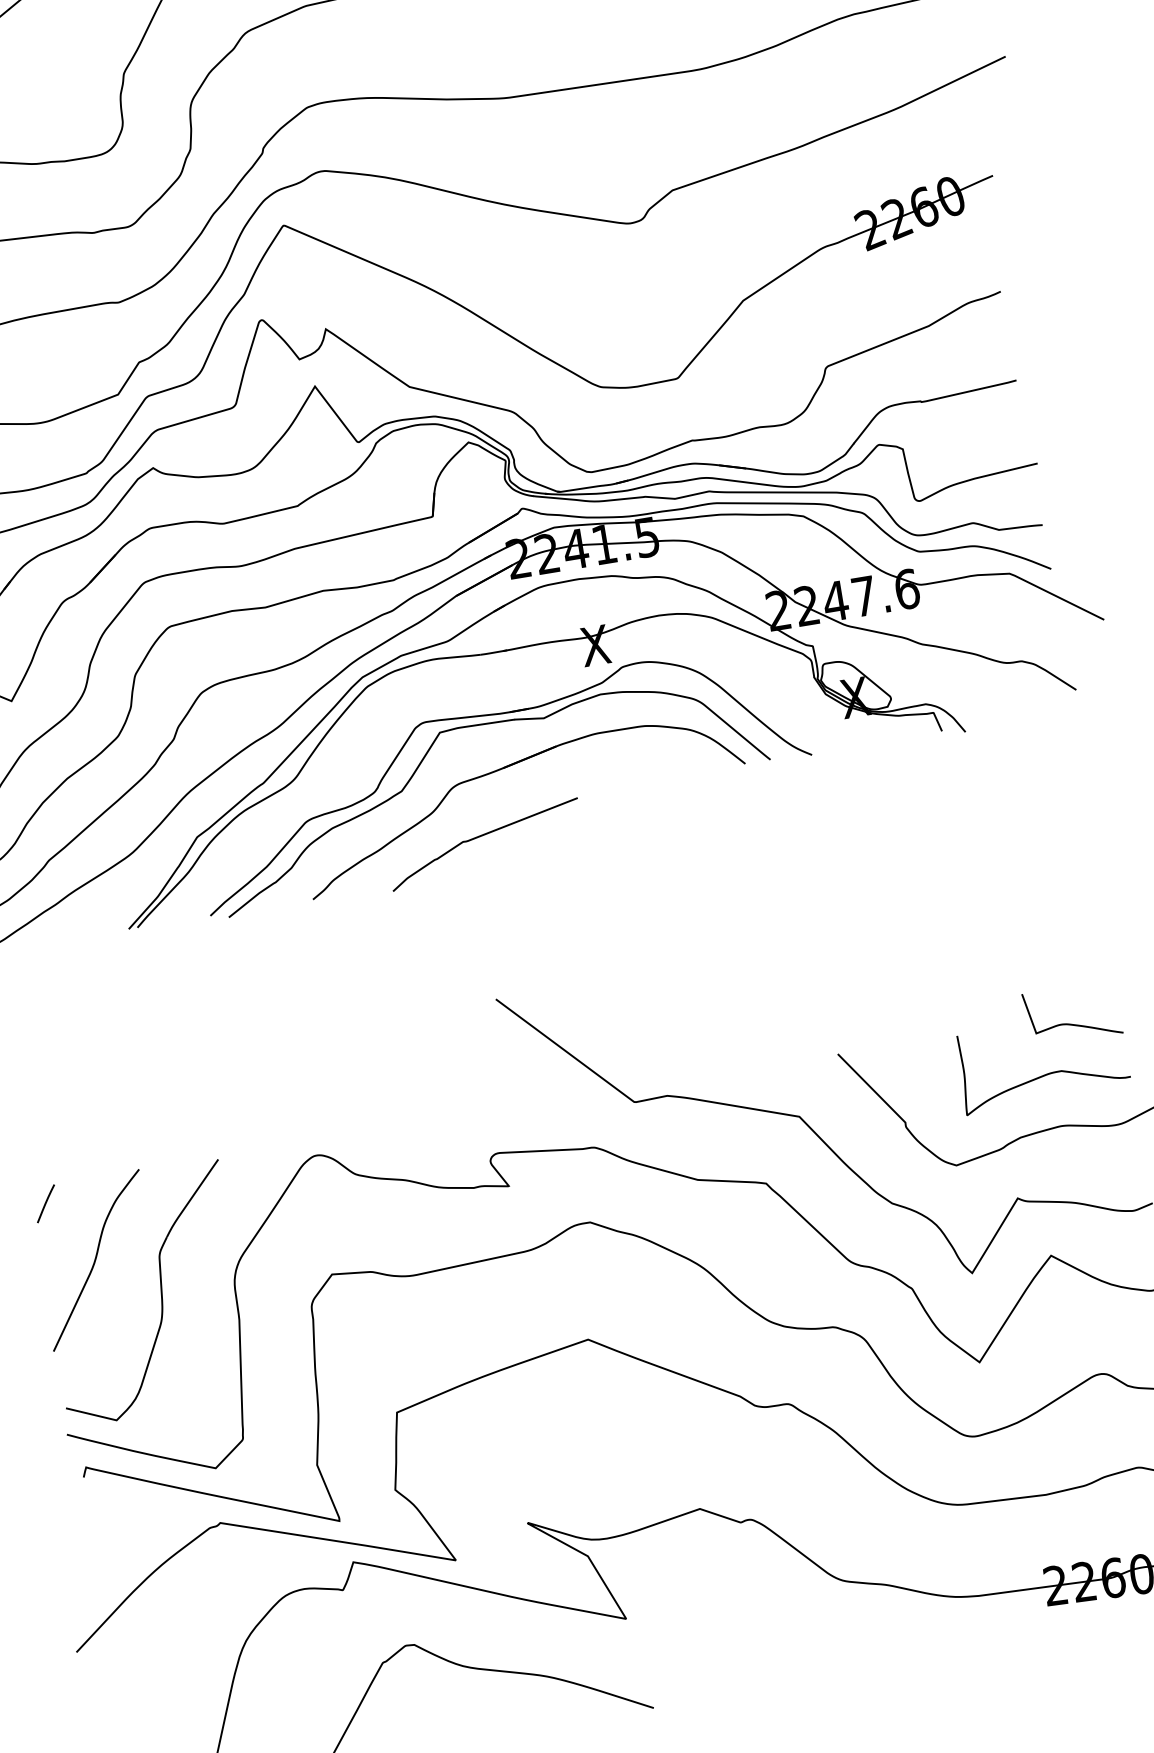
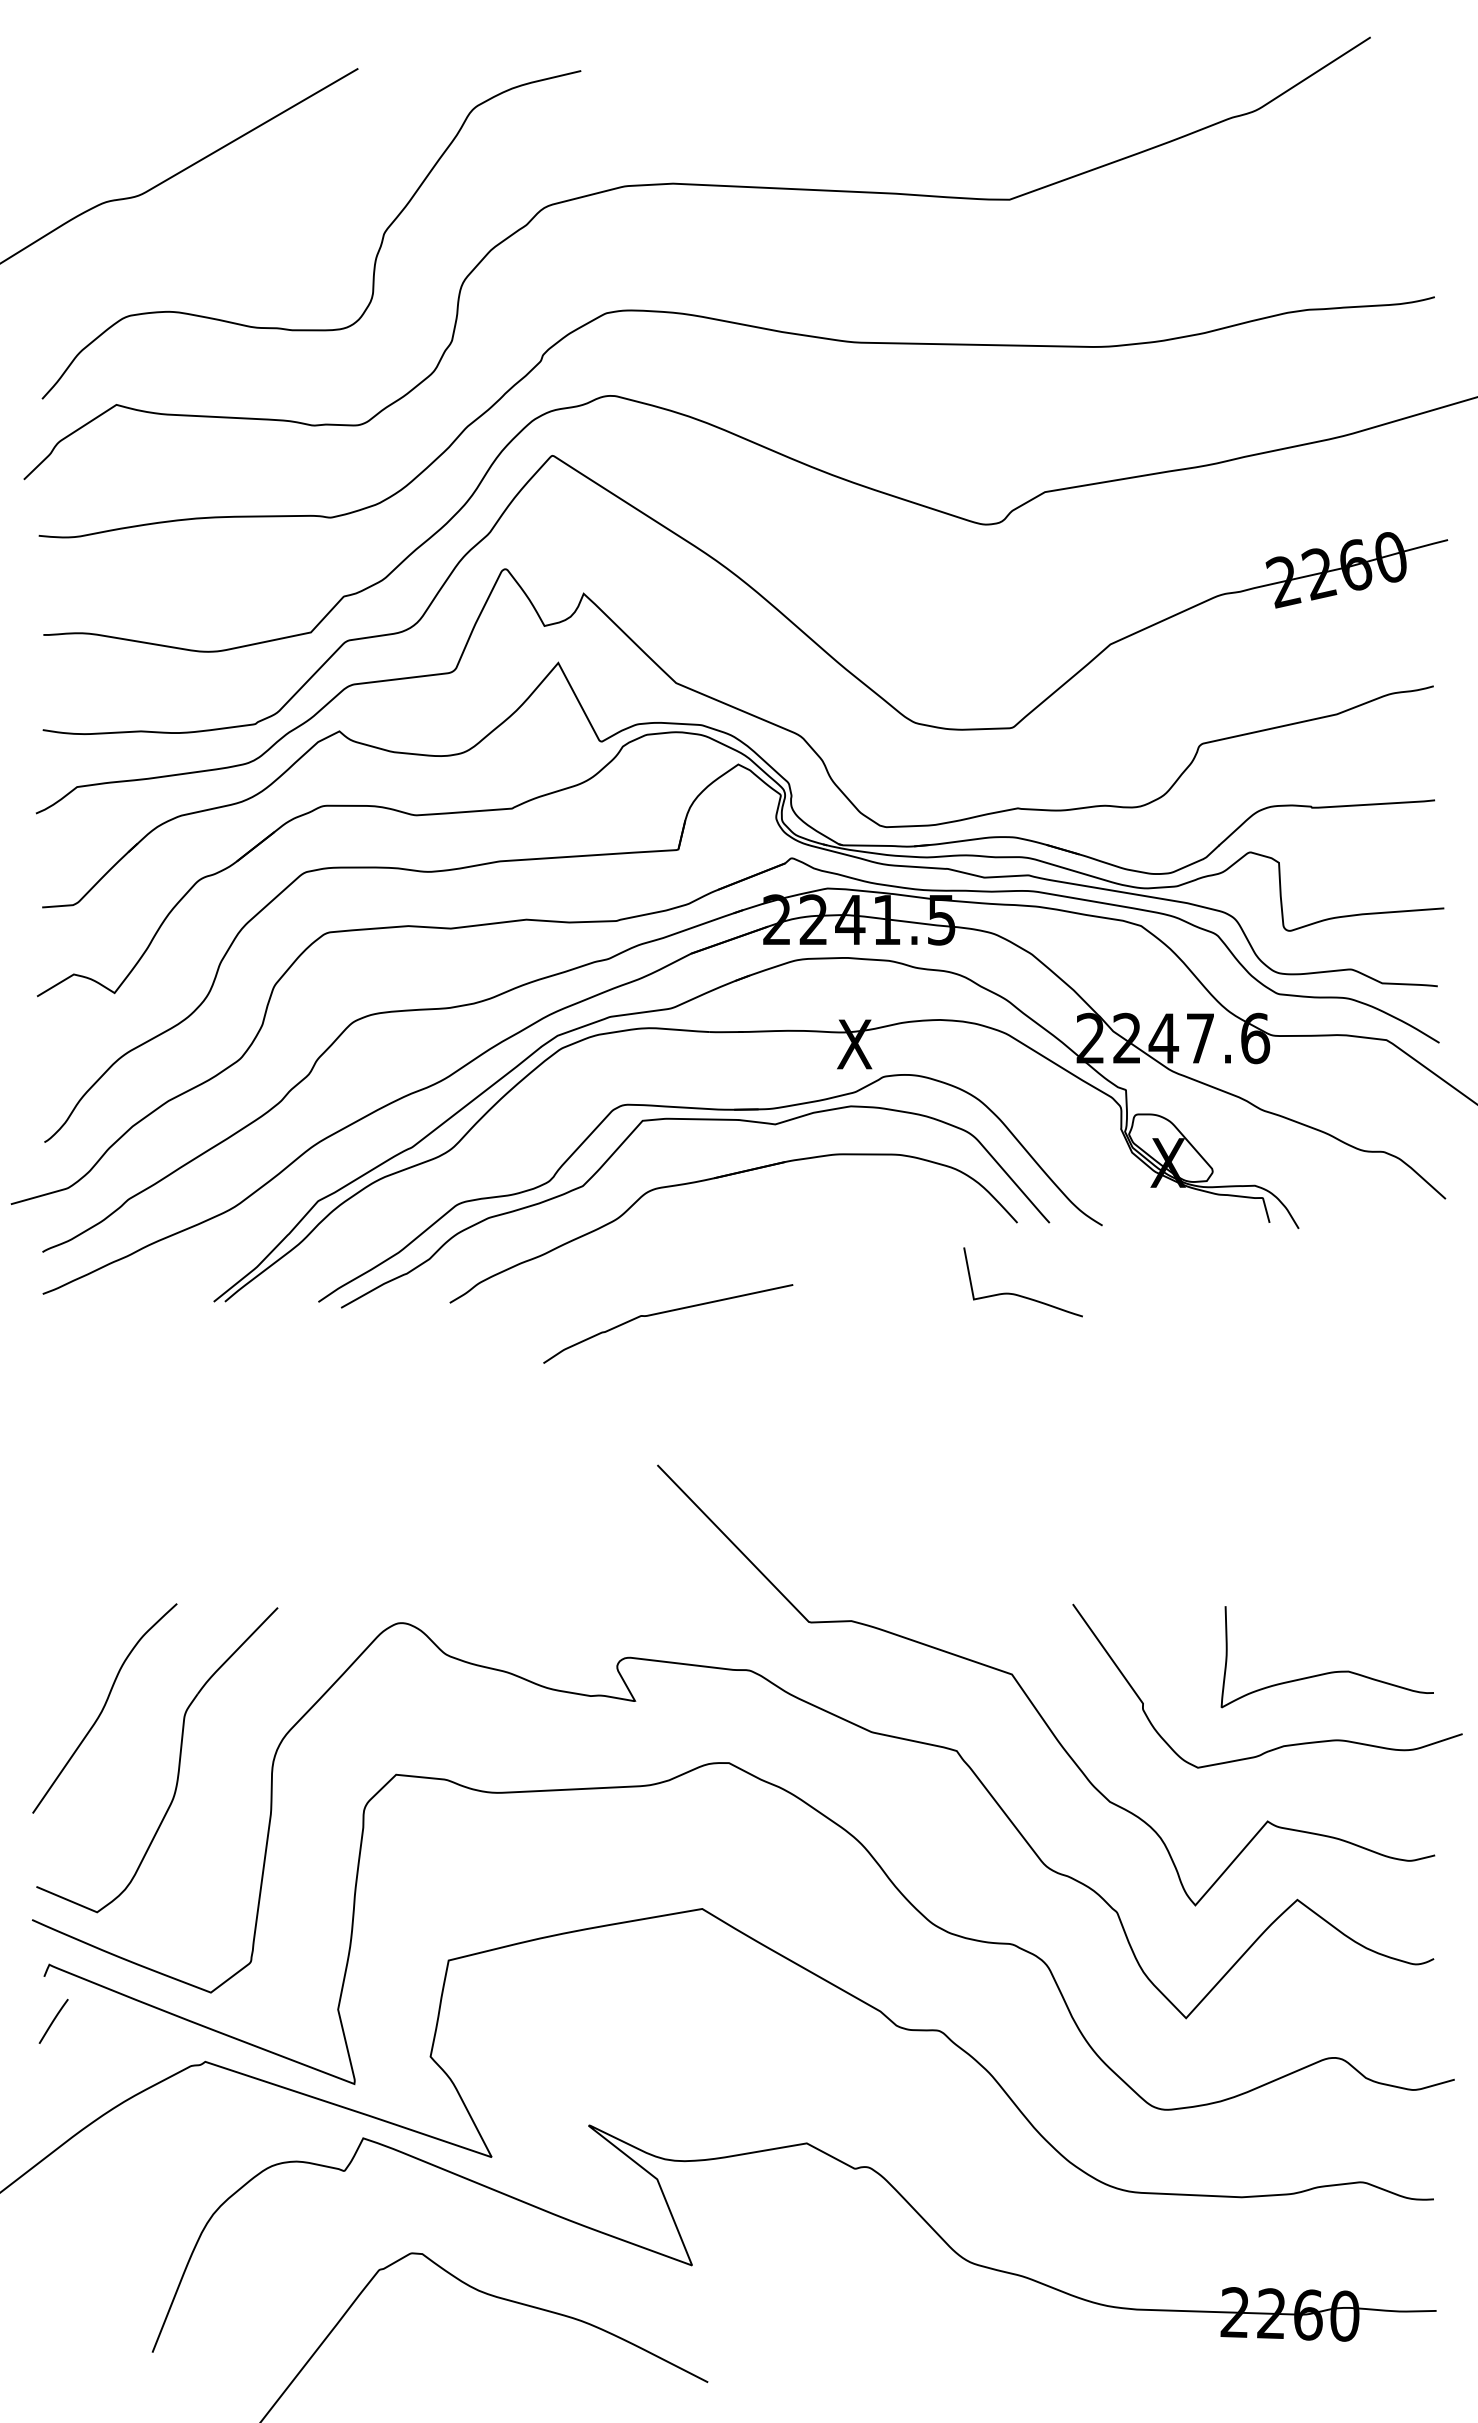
curve: (481, 836) -> (664, 1313), moved
curve: (1071, 1023) -> (1019, 1294), moved
line: (45, 1203) -> (53, 2020), moved

